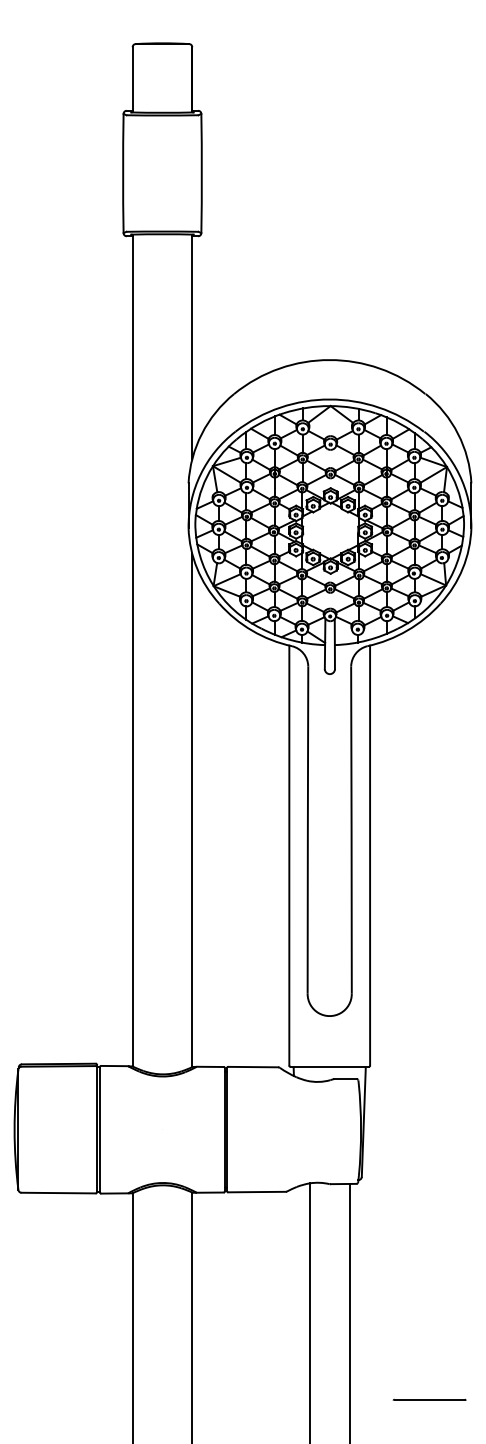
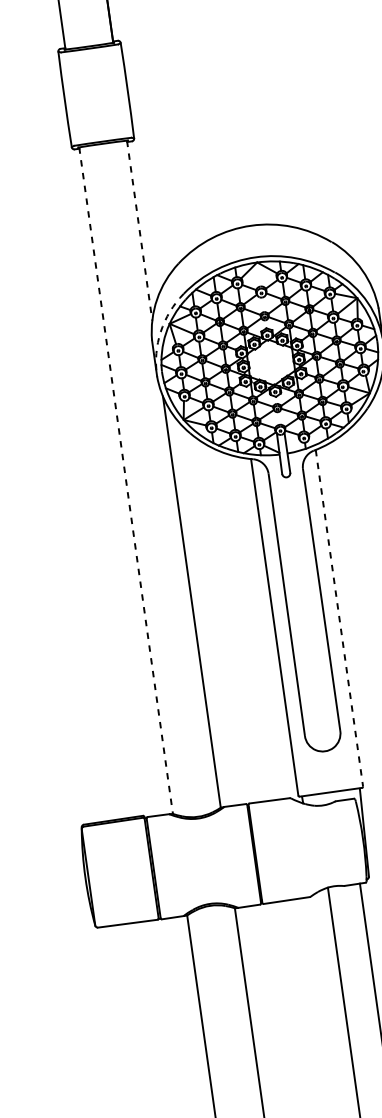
line: (192, 347) -> (139, 231), solid -> dashed
arc: (200, 474) -> (160, 331), solid -> dashed
line: (132, 650) -> (125, 480), solid -> dashed
line: (370, 855) -> (339, 618), solid -> dashed

